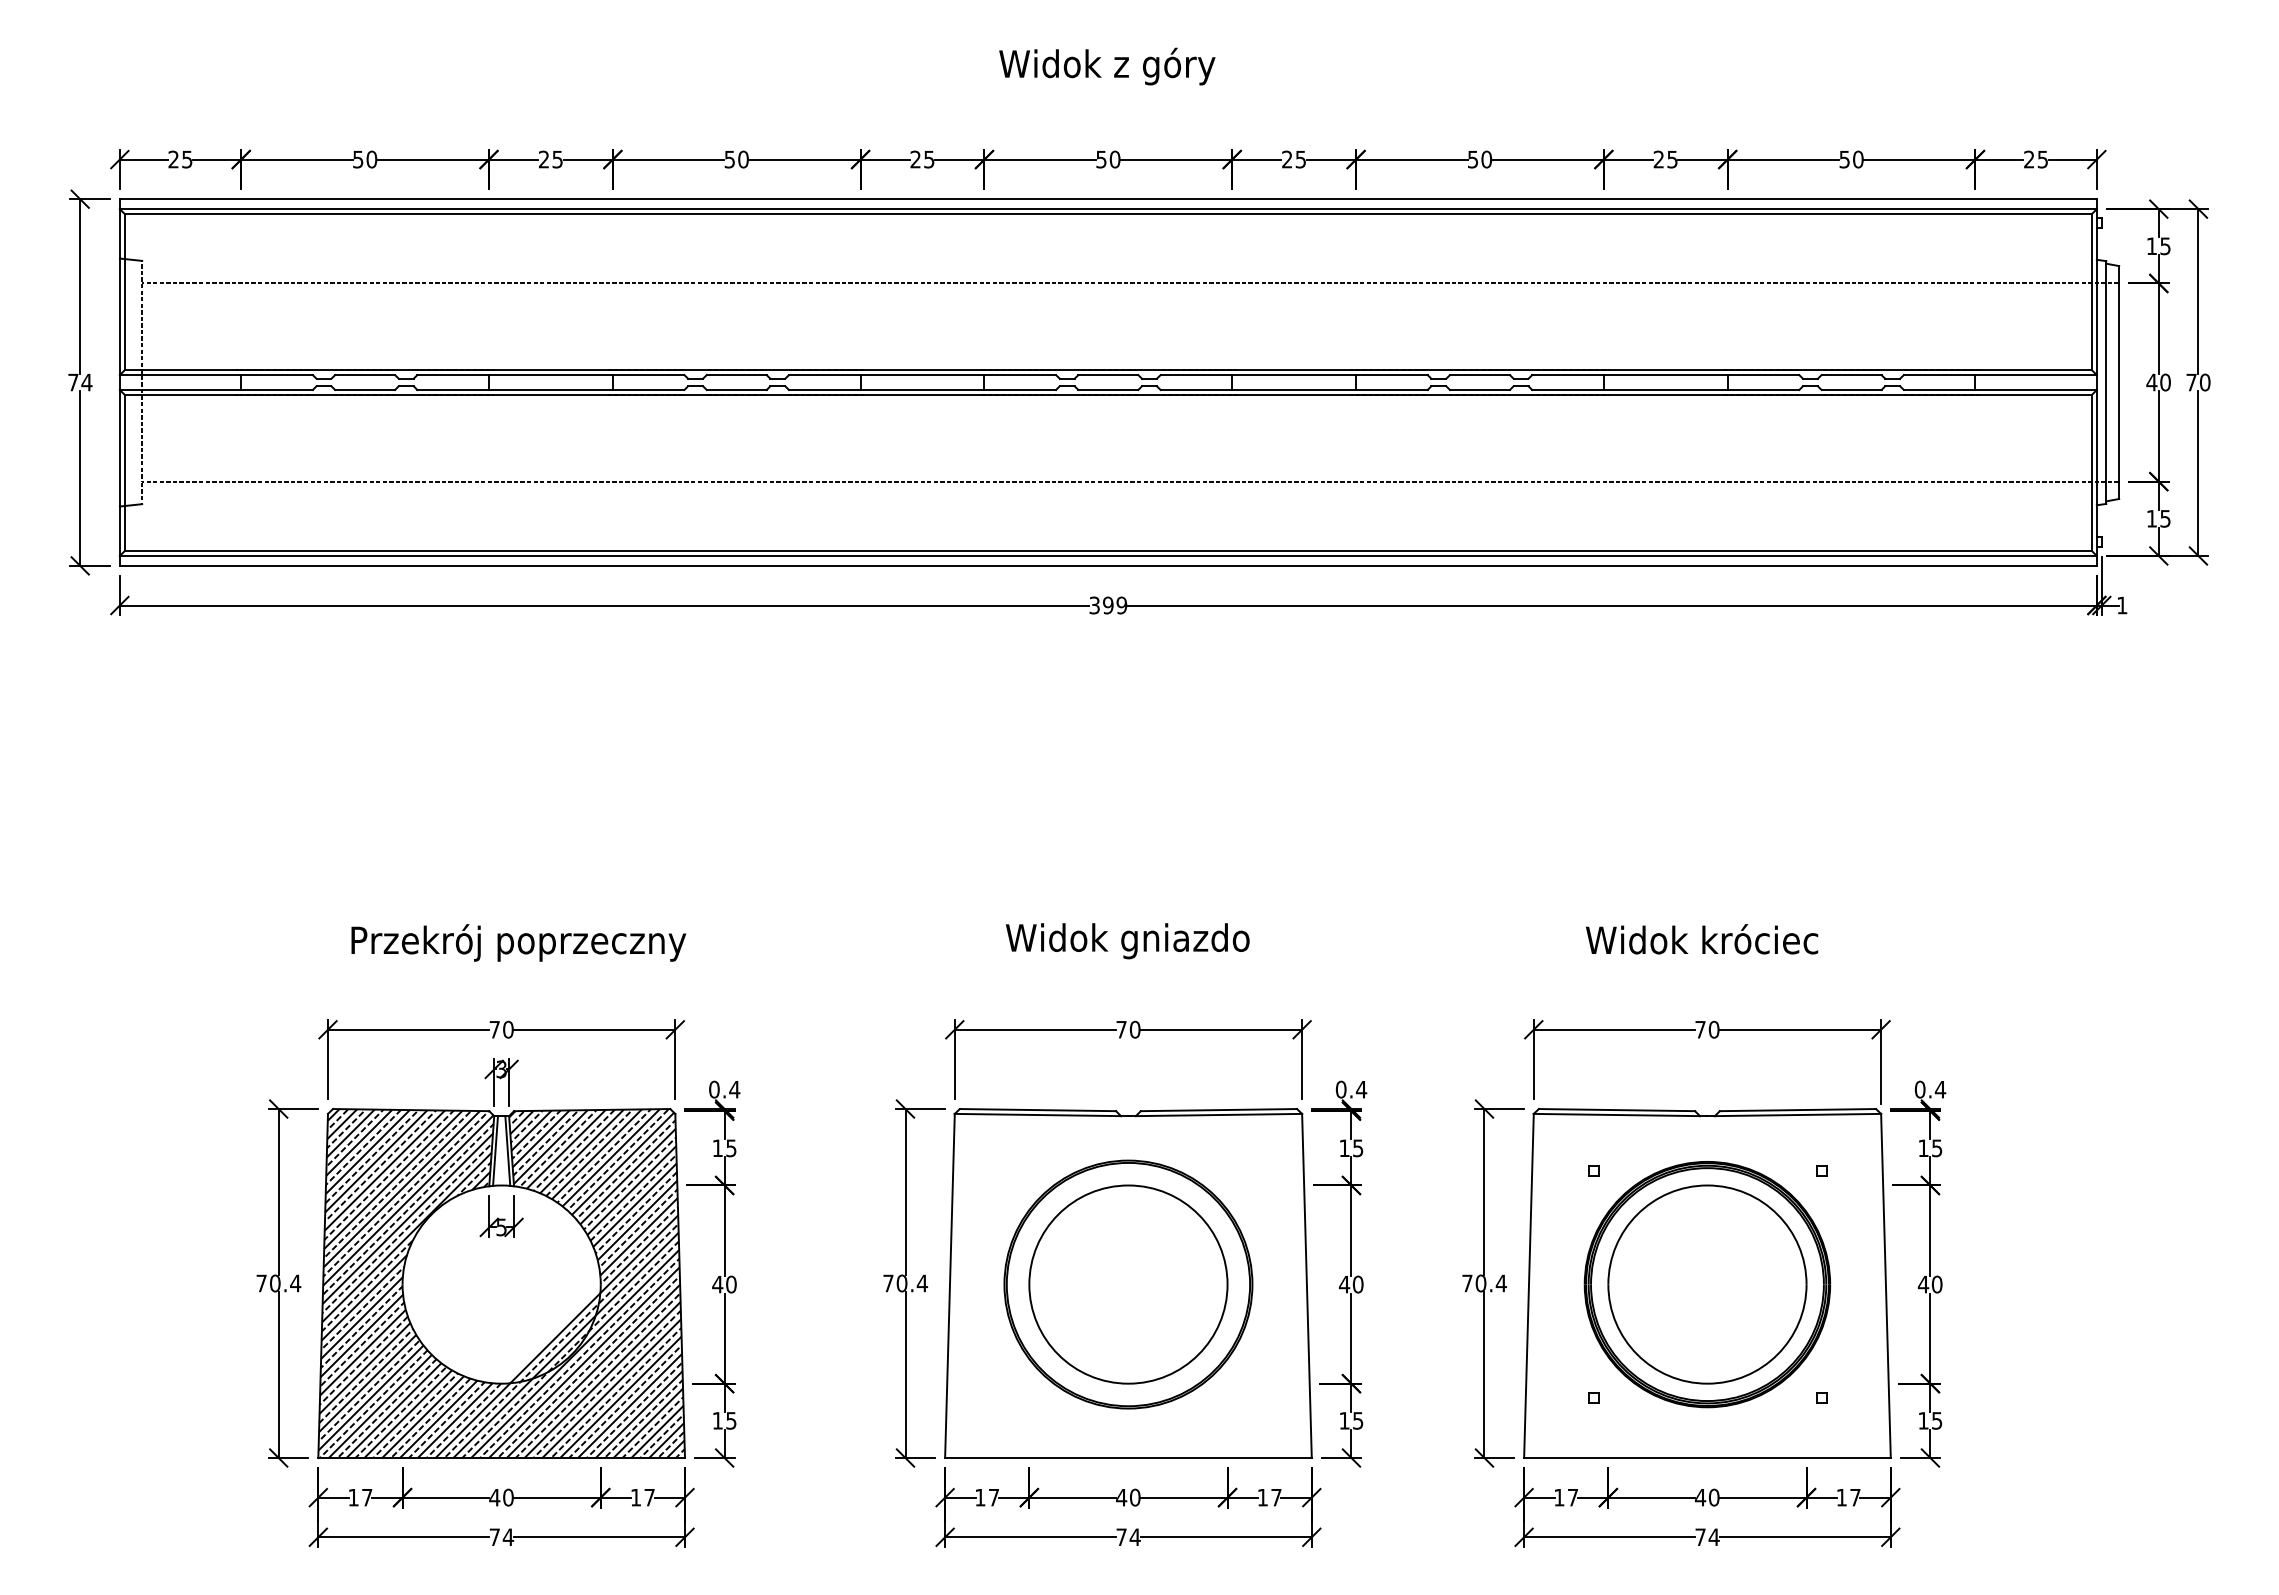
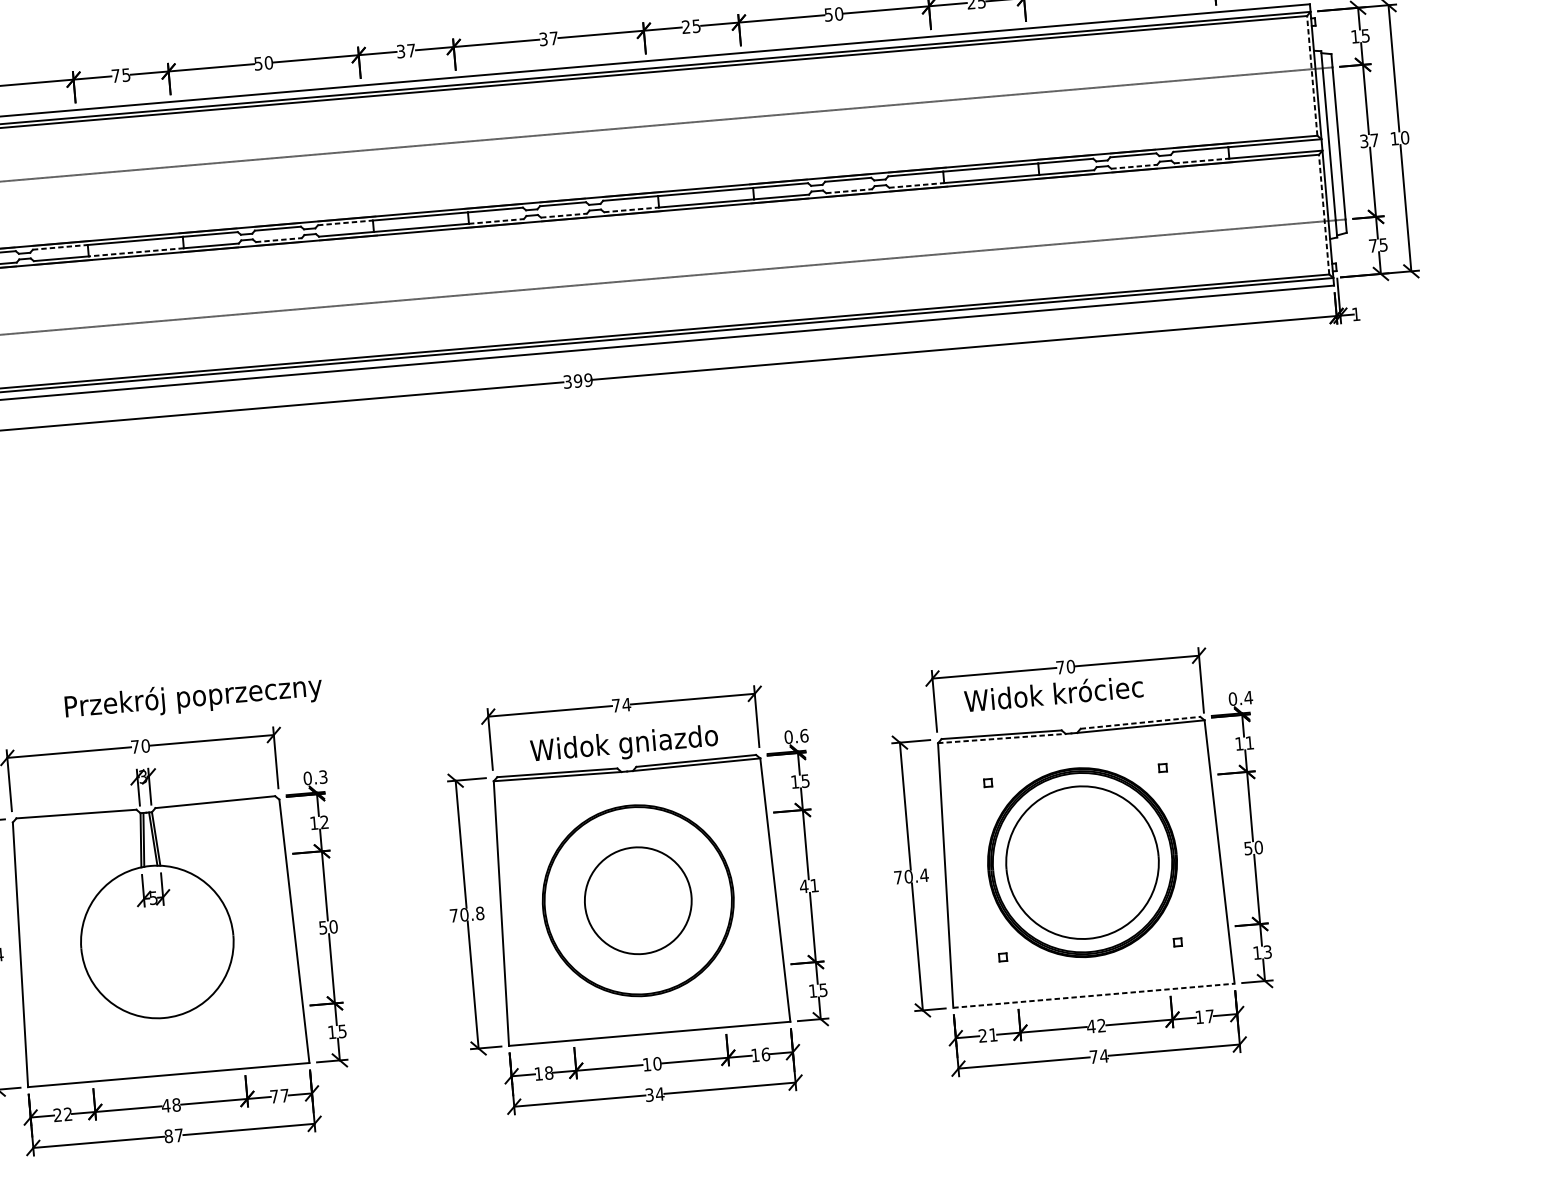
text: (543, 159) -> (115, 75), 25 -> 75
text: (922, 159) -> (406, 51), 25 -> 37
text: (1108, 159) -> (548, 38), 50 -> 37
line: (2091, 291) -> (1311, 75), solid -> dashed
line: (453, 375) -> (60, 247), solid -> dashed
line: (824, 375) -> (345, 223), solid -> dashed
text: (2158, 382) -> (1369, 140), 40 -> 37
text: (2191, 382) -> (1394, 138), 70 -> 10
line: (550, 389) -> (135, 251), solid -> dashed
line: (736, 389) -> (278, 239), solid -> dashed
line: (1020, 389) -> (496, 221), solid -> dashed
line: (1108, 389) -> (564, 215), solid -> dashed
line: (1196, 389) -> (631, 209), solid -> dashed
line: (1479, 389) -> (848, 190), solid -> dashed
line: (1568, 389) -> (917, 185), solid -> dashed
line: (1851, 389) -> (1134, 166), solid -> dashed
line: (1939, 389) -> (1201, 160), solid -> dashed
line: (2091, 472) -> (1323, 214), solid -> dashed
text: (2151, 518) -> (1372, 245), 15 -> 75
text: (1702, 939) -> (1054, 693), moved
text: (1127, 941) -> (624, 745), moved
text: (518, 942) -> (193, 697), moved
text: (1134, 1029) -> (626, 704), 70 -> 74
text: (734, 1089) -> (323, 776), 0.4 -> 0.3
text: (1361, 1089) -> (804, 735), 0.4 -> 0.6
line: (1798, 1110) -> (1140, 723), solid -> dashed
line: (1617, 1115) -> (1002, 738), solid -> dashed
text: (731, 1148) -> (324, 822), 15 -> 12
text: (1937, 1148) -> (1250, 743), 15 -> 11
hatch: (501, 1283) -> (157, 941), removed
text: (922, 1283) -> (480, 913), 70.4 -> 70.8
text: (717, 1284) -> (322, 927), 40 -> 50
circle: (1128, 1284) -> (638, 900), size x0.7
text: (1357, 1284) -> (814, 885), 40 -> 41
text: (1923, 1284) -> (1248, 848), 40 -> 50
text: (1937, 1419) -> (1267, 951), 15 -> 13
line: (1707, 1458) -> (1094, 996), solid -> dashed
text: (360, 1497) -> (63, 1114), 17 -> 22
text: (508, 1497) -> (176, 1104), 40 -> 48
text: (635, 1497) -> (274, 1096), 17 -> 77
text: (993, 1497) -> (548, 1073), 17 -> 18
text: (1121, 1497) -> (646, 1064), 40 -> 10
text: (1276, 1497) -> (765, 1054), 17 -> 16
text: (1565, 1497) -> (987, 1035), 17 -> 21
text: (1713, 1497) -> (1101, 1025), 40 -> 42
text: (501, 1537) -> (173, 1136), 74 -> 87
text: (1121, 1537) -> (649, 1095), 74 -> 34

